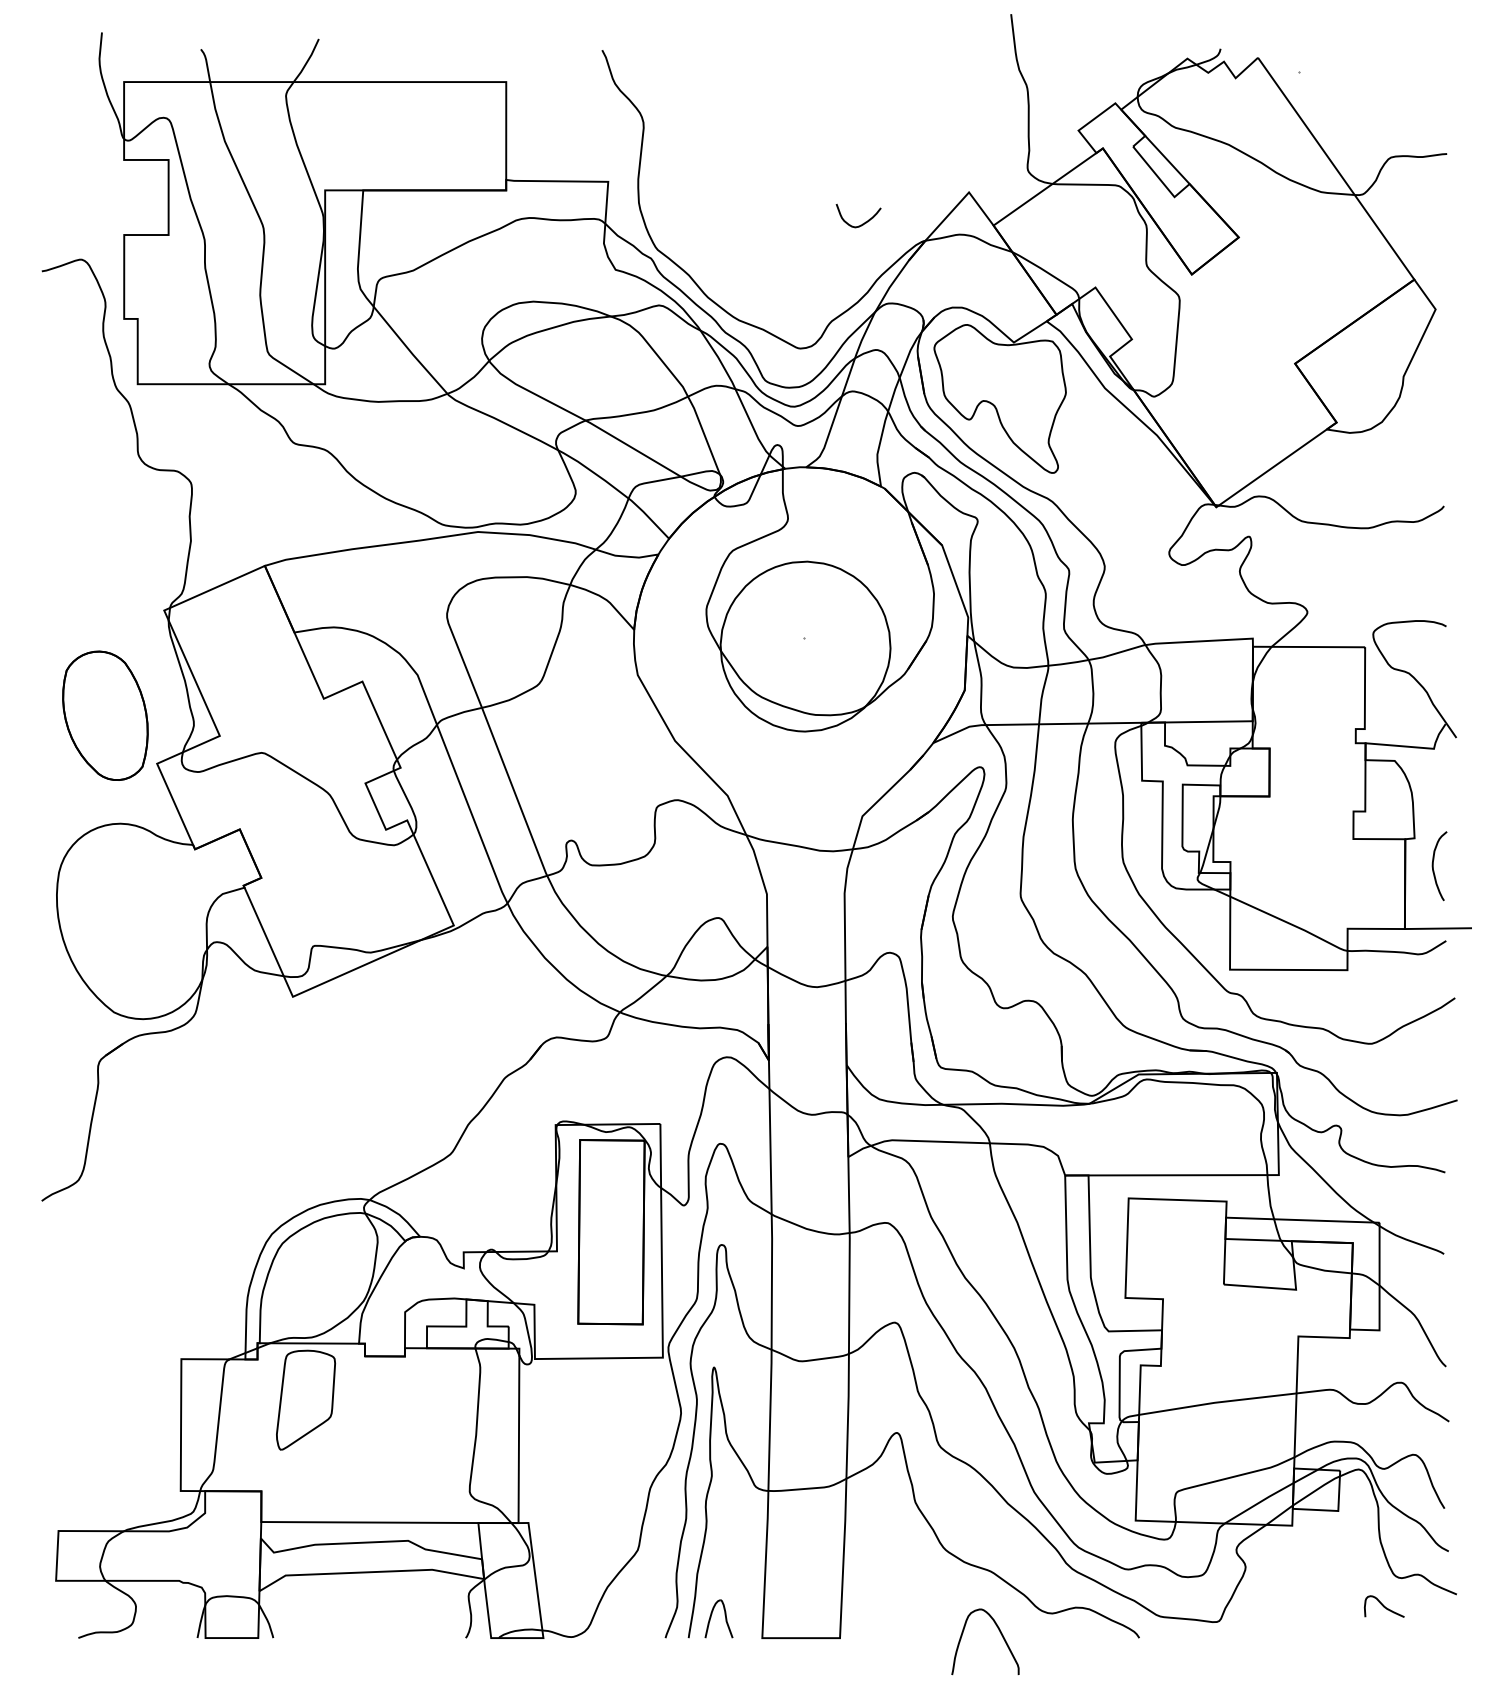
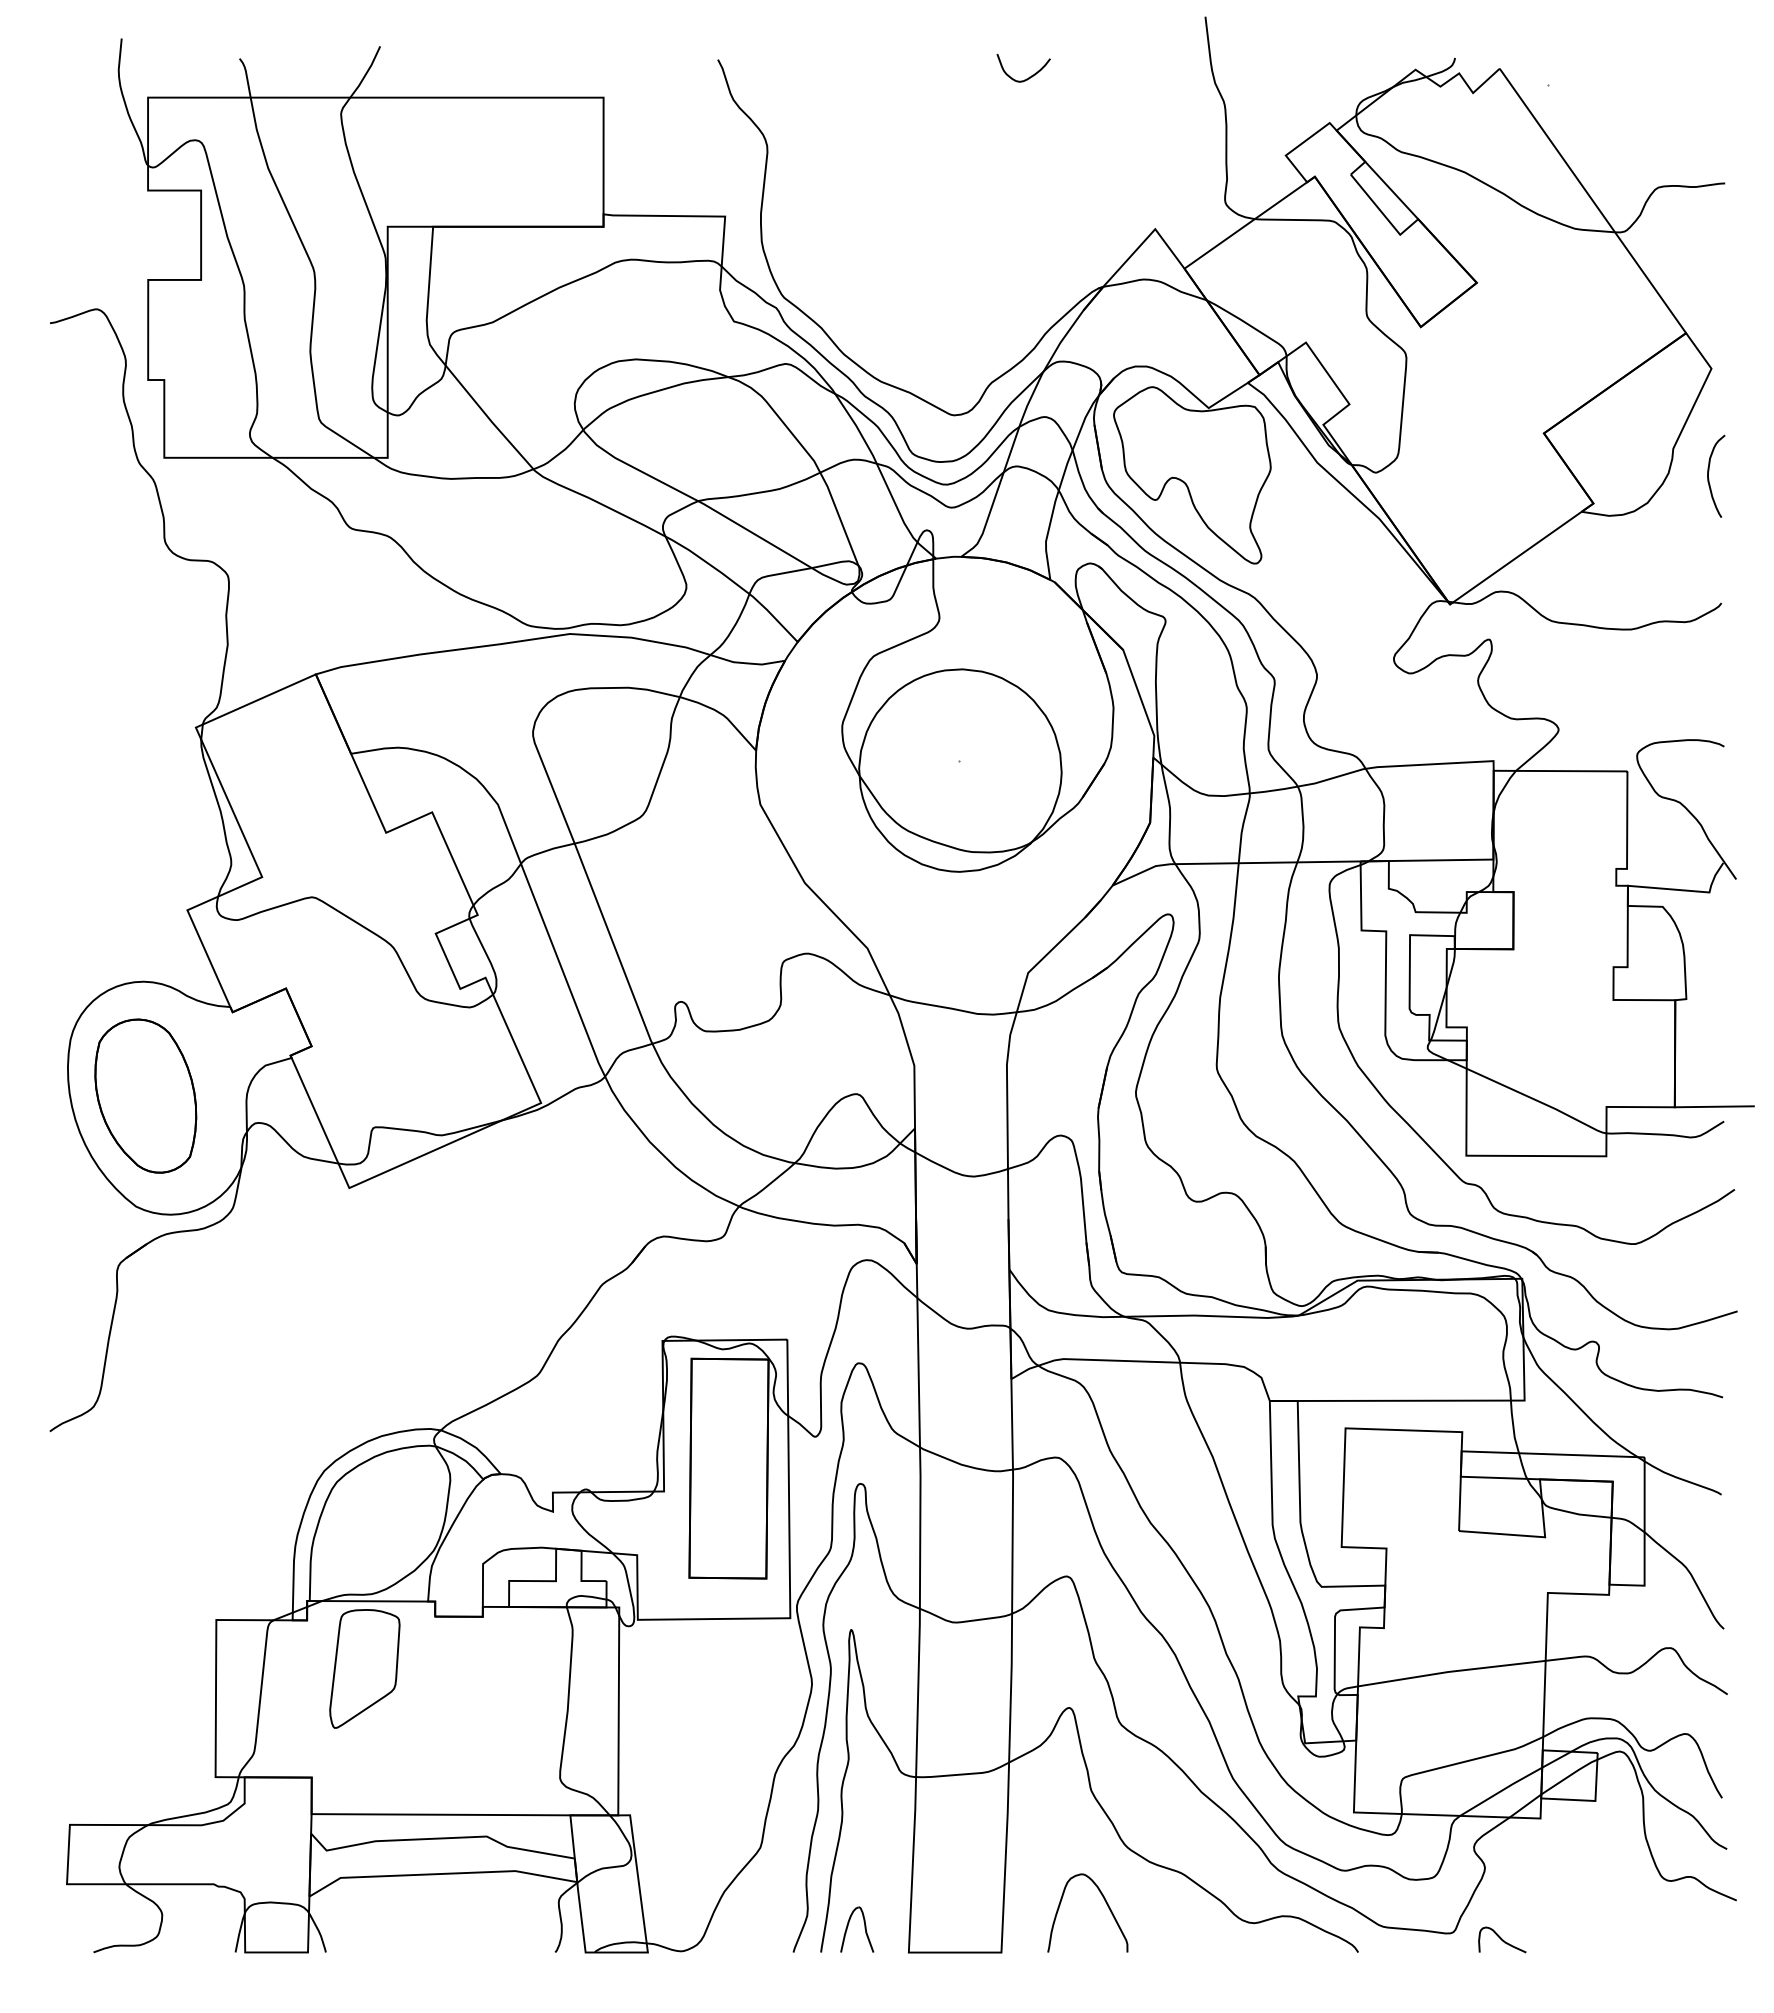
curve: (863, 222) -> (1029, 76), moved
part: (105, 715) -> (145, 1095), moved
curve: (1433, 867) -> (1709, 478), moved
curve: (1384, 1606) -> (1502, 1939), moved
curve: (1000, 1633) -> (1105, 1902), moved

